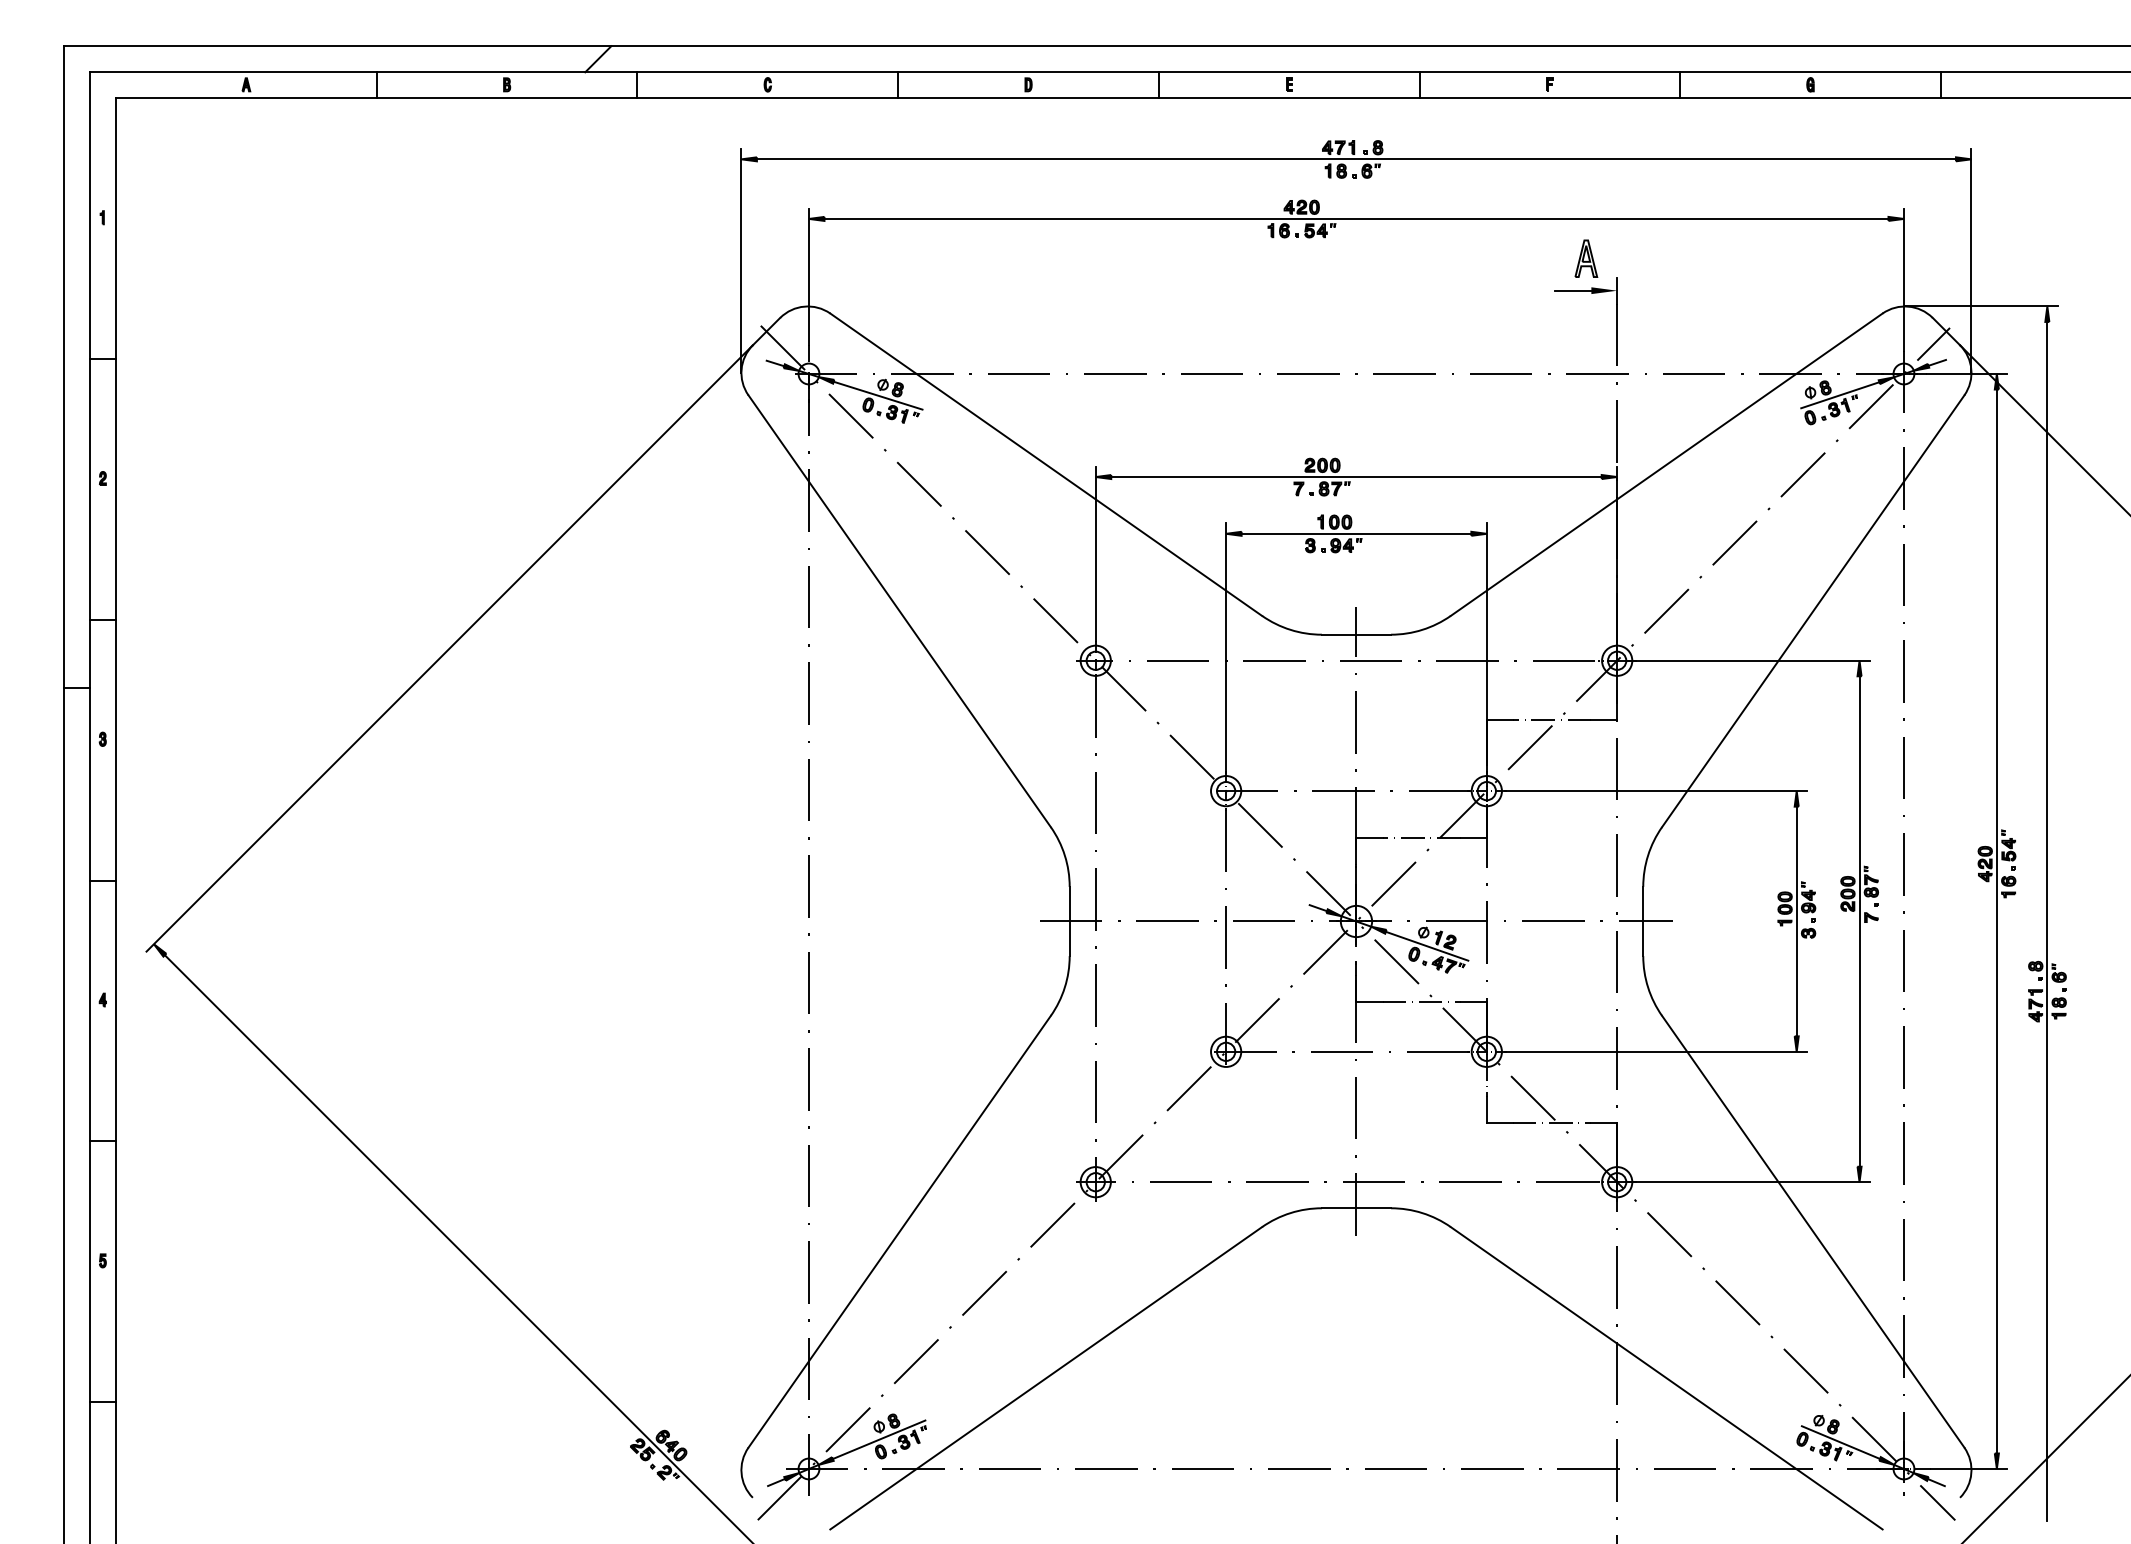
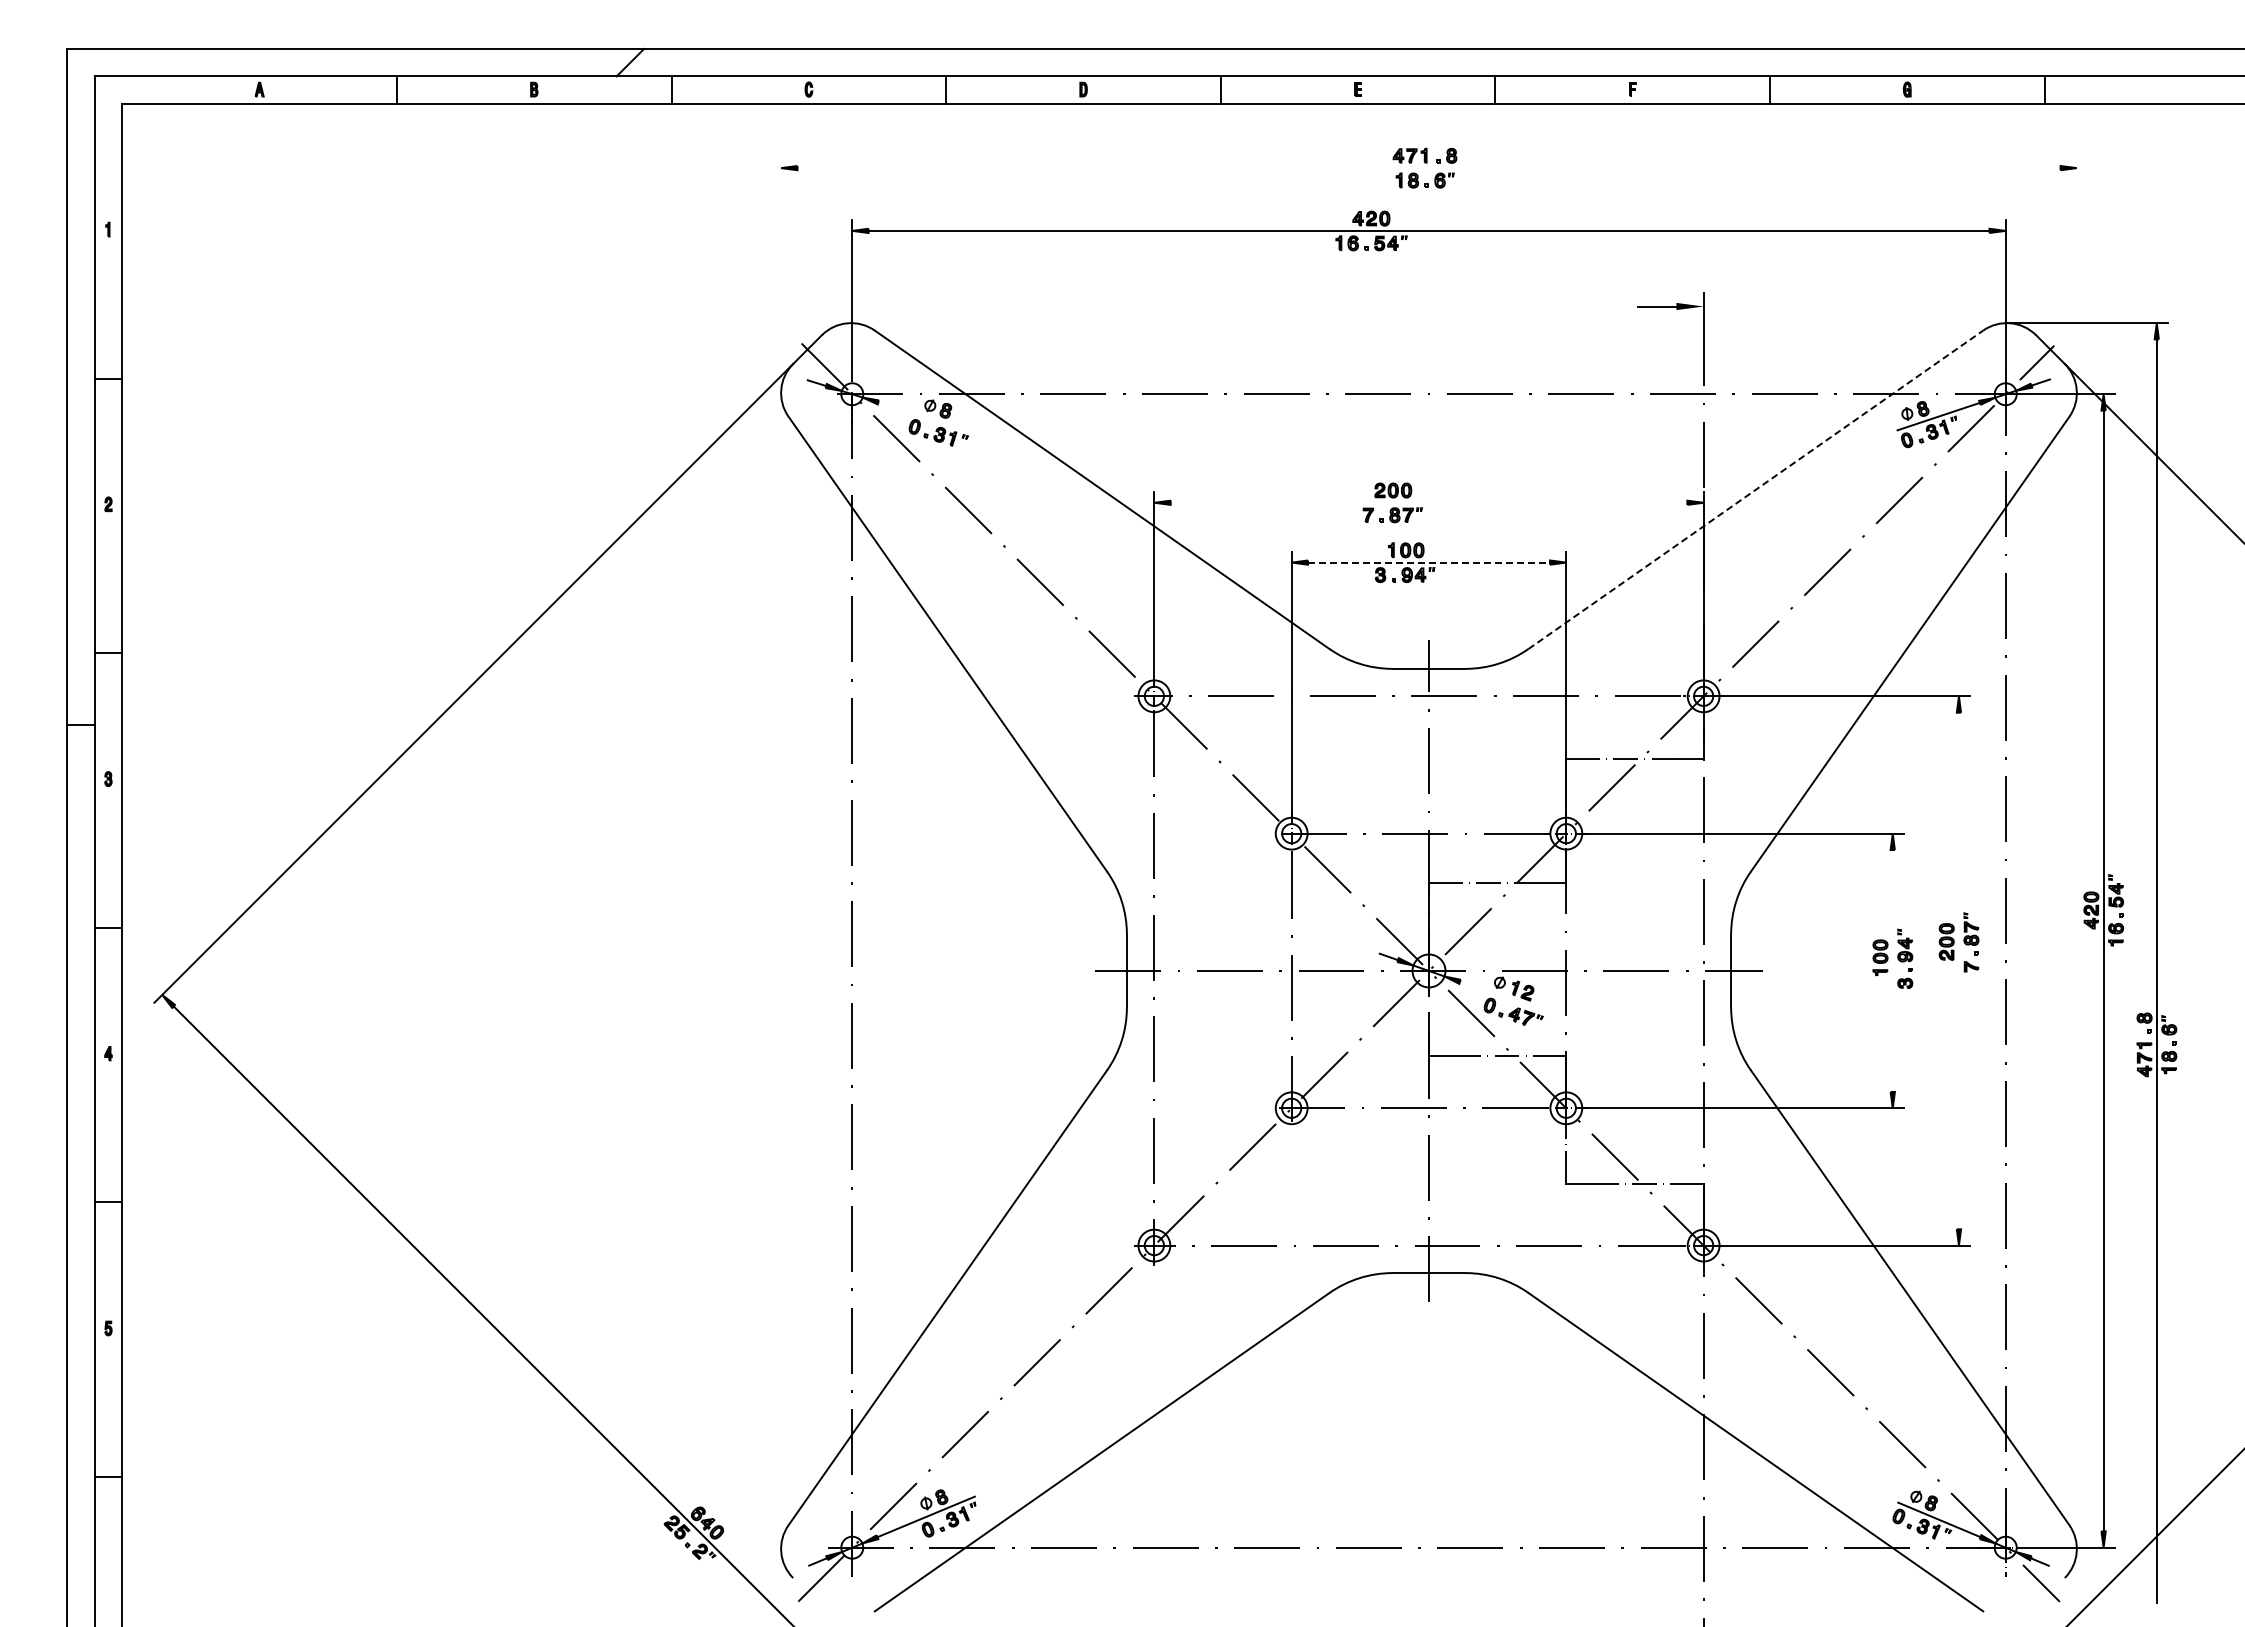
line: (1355, 159) -> (1428, 168), removed
part: (1585, 258) -> (1670, 272), removed
line: (741, 261) -> (781, 275), removed
line: (1971, 261) -> (2076, 275), removed
line: (877, 395) -> (924, 416), removed
line: (1666, 464) -> (1755, 489), solid -> dashed
line: (1355, 476) -> (1428, 502), removed
line: (1356, 533) -> (1429, 562), solid -> dashed
line: (1796, 921) -> (1892, 970), removed
line: (1859, 921) -> (1958, 970), removed
line: (1427, 945) -> (1503, 996), removed

